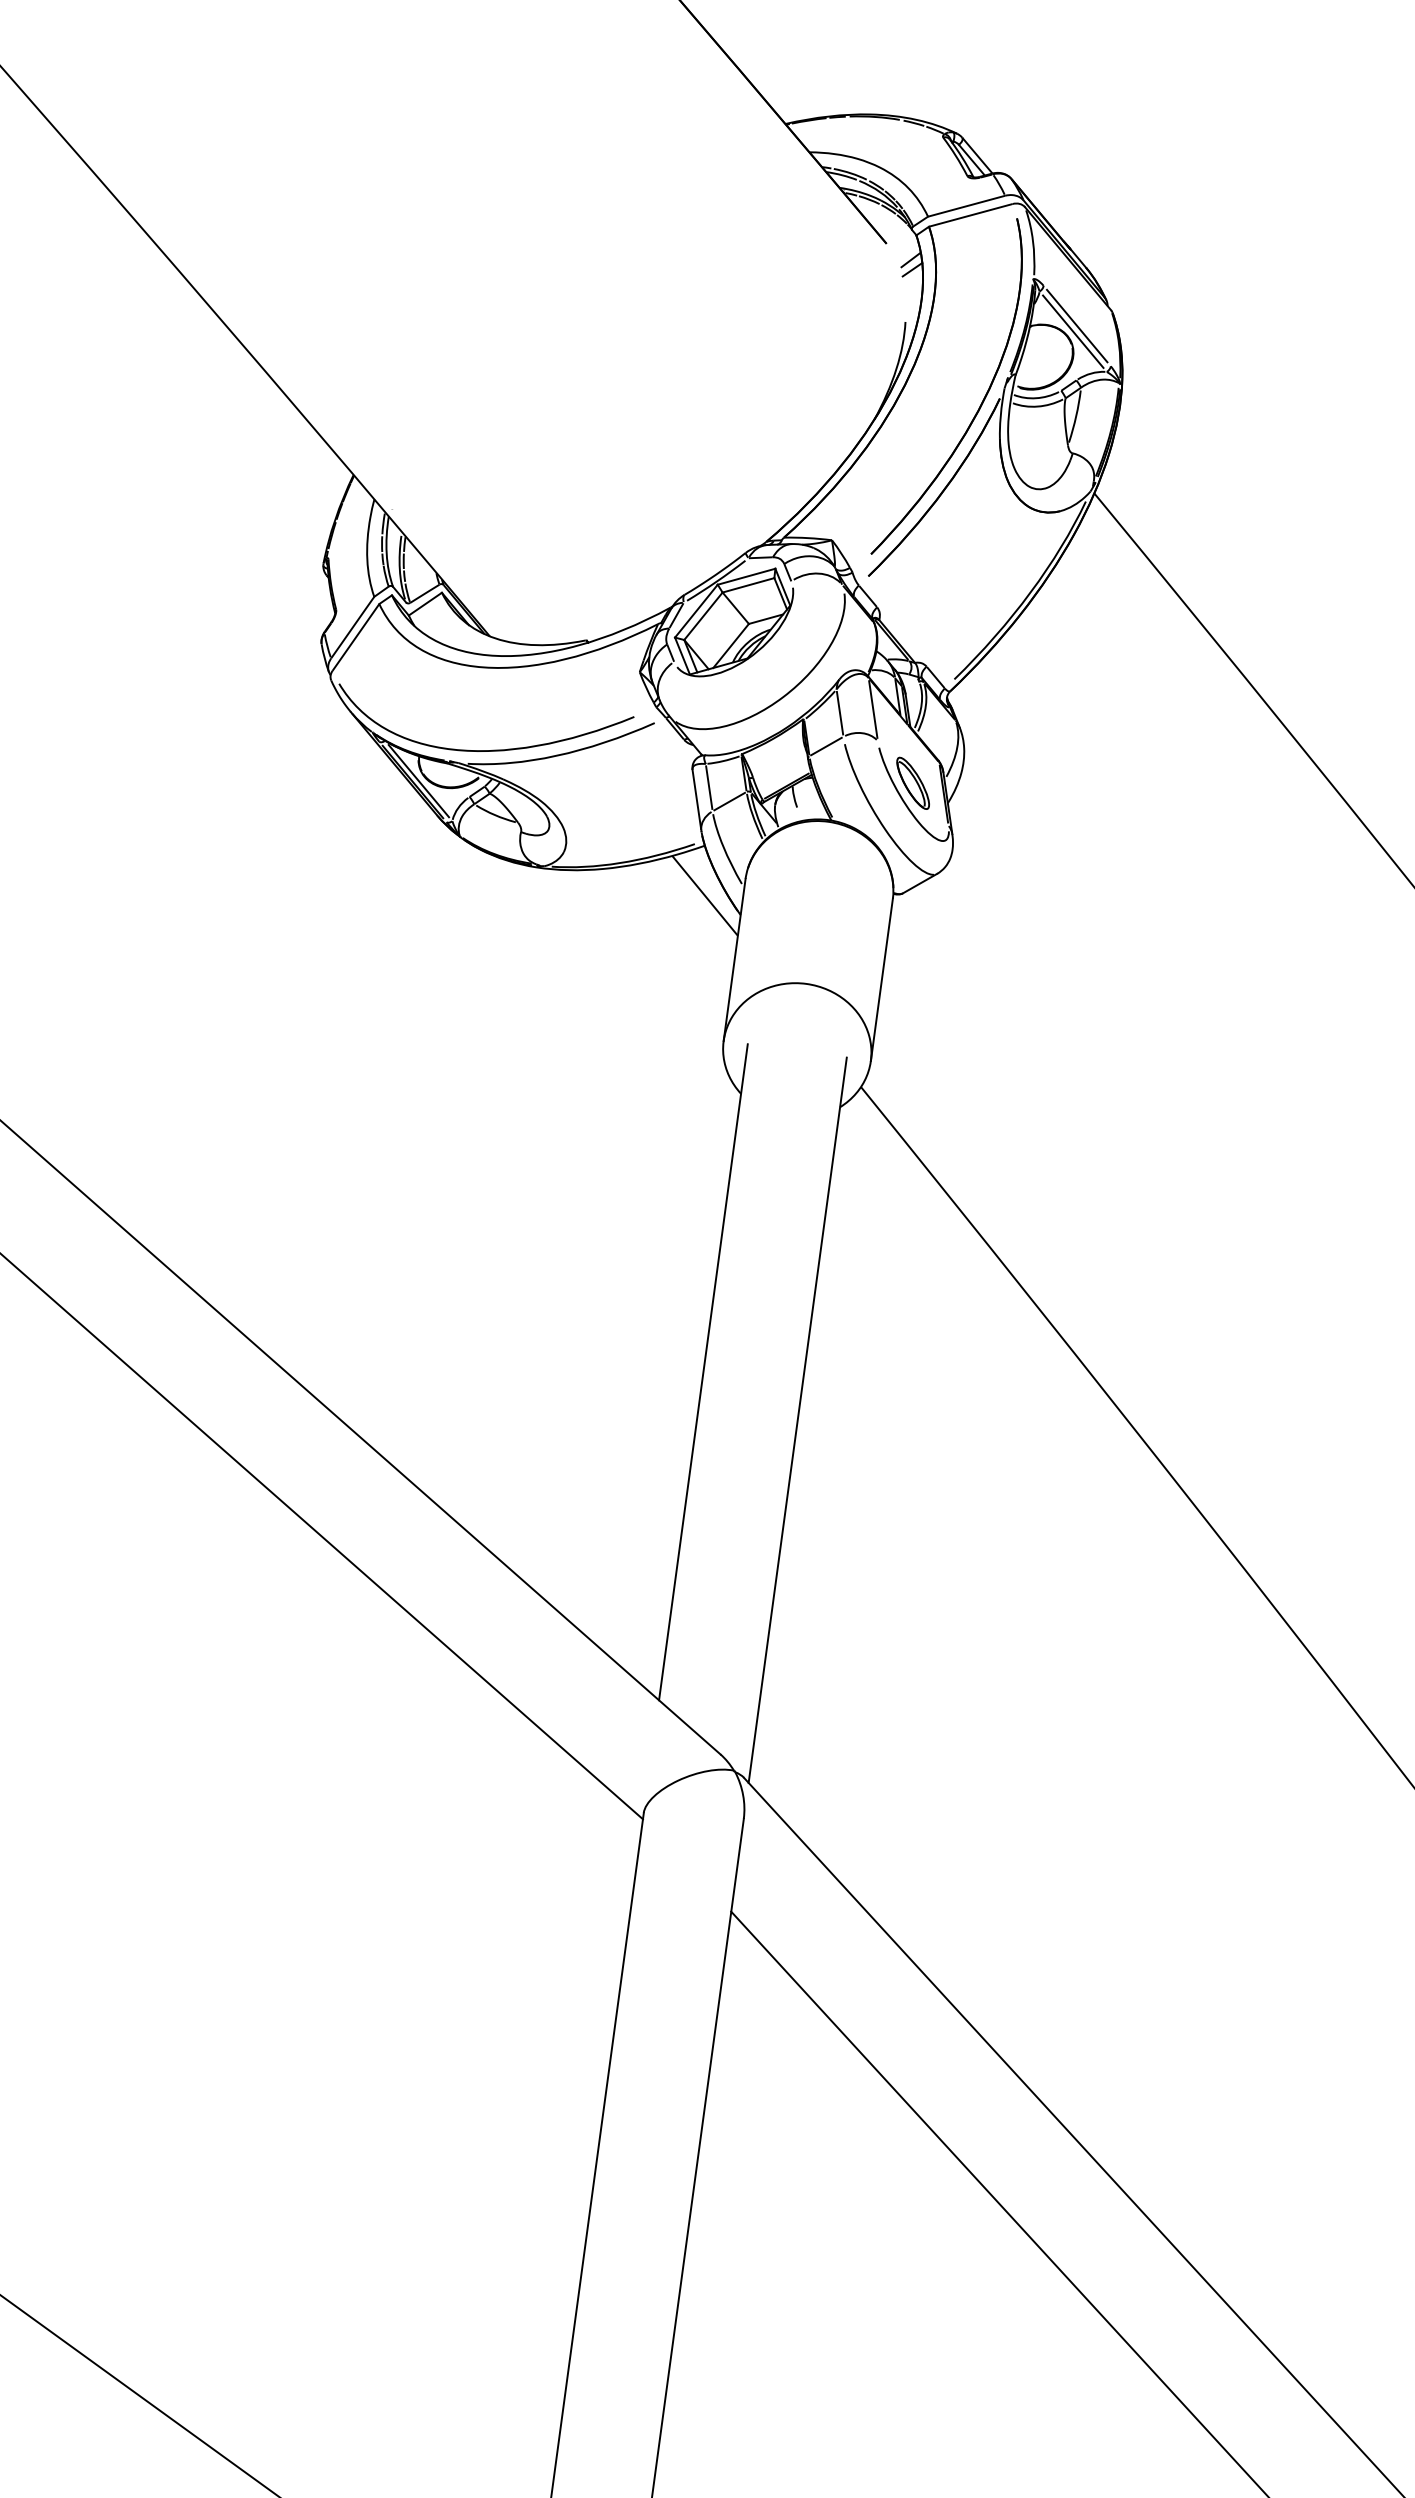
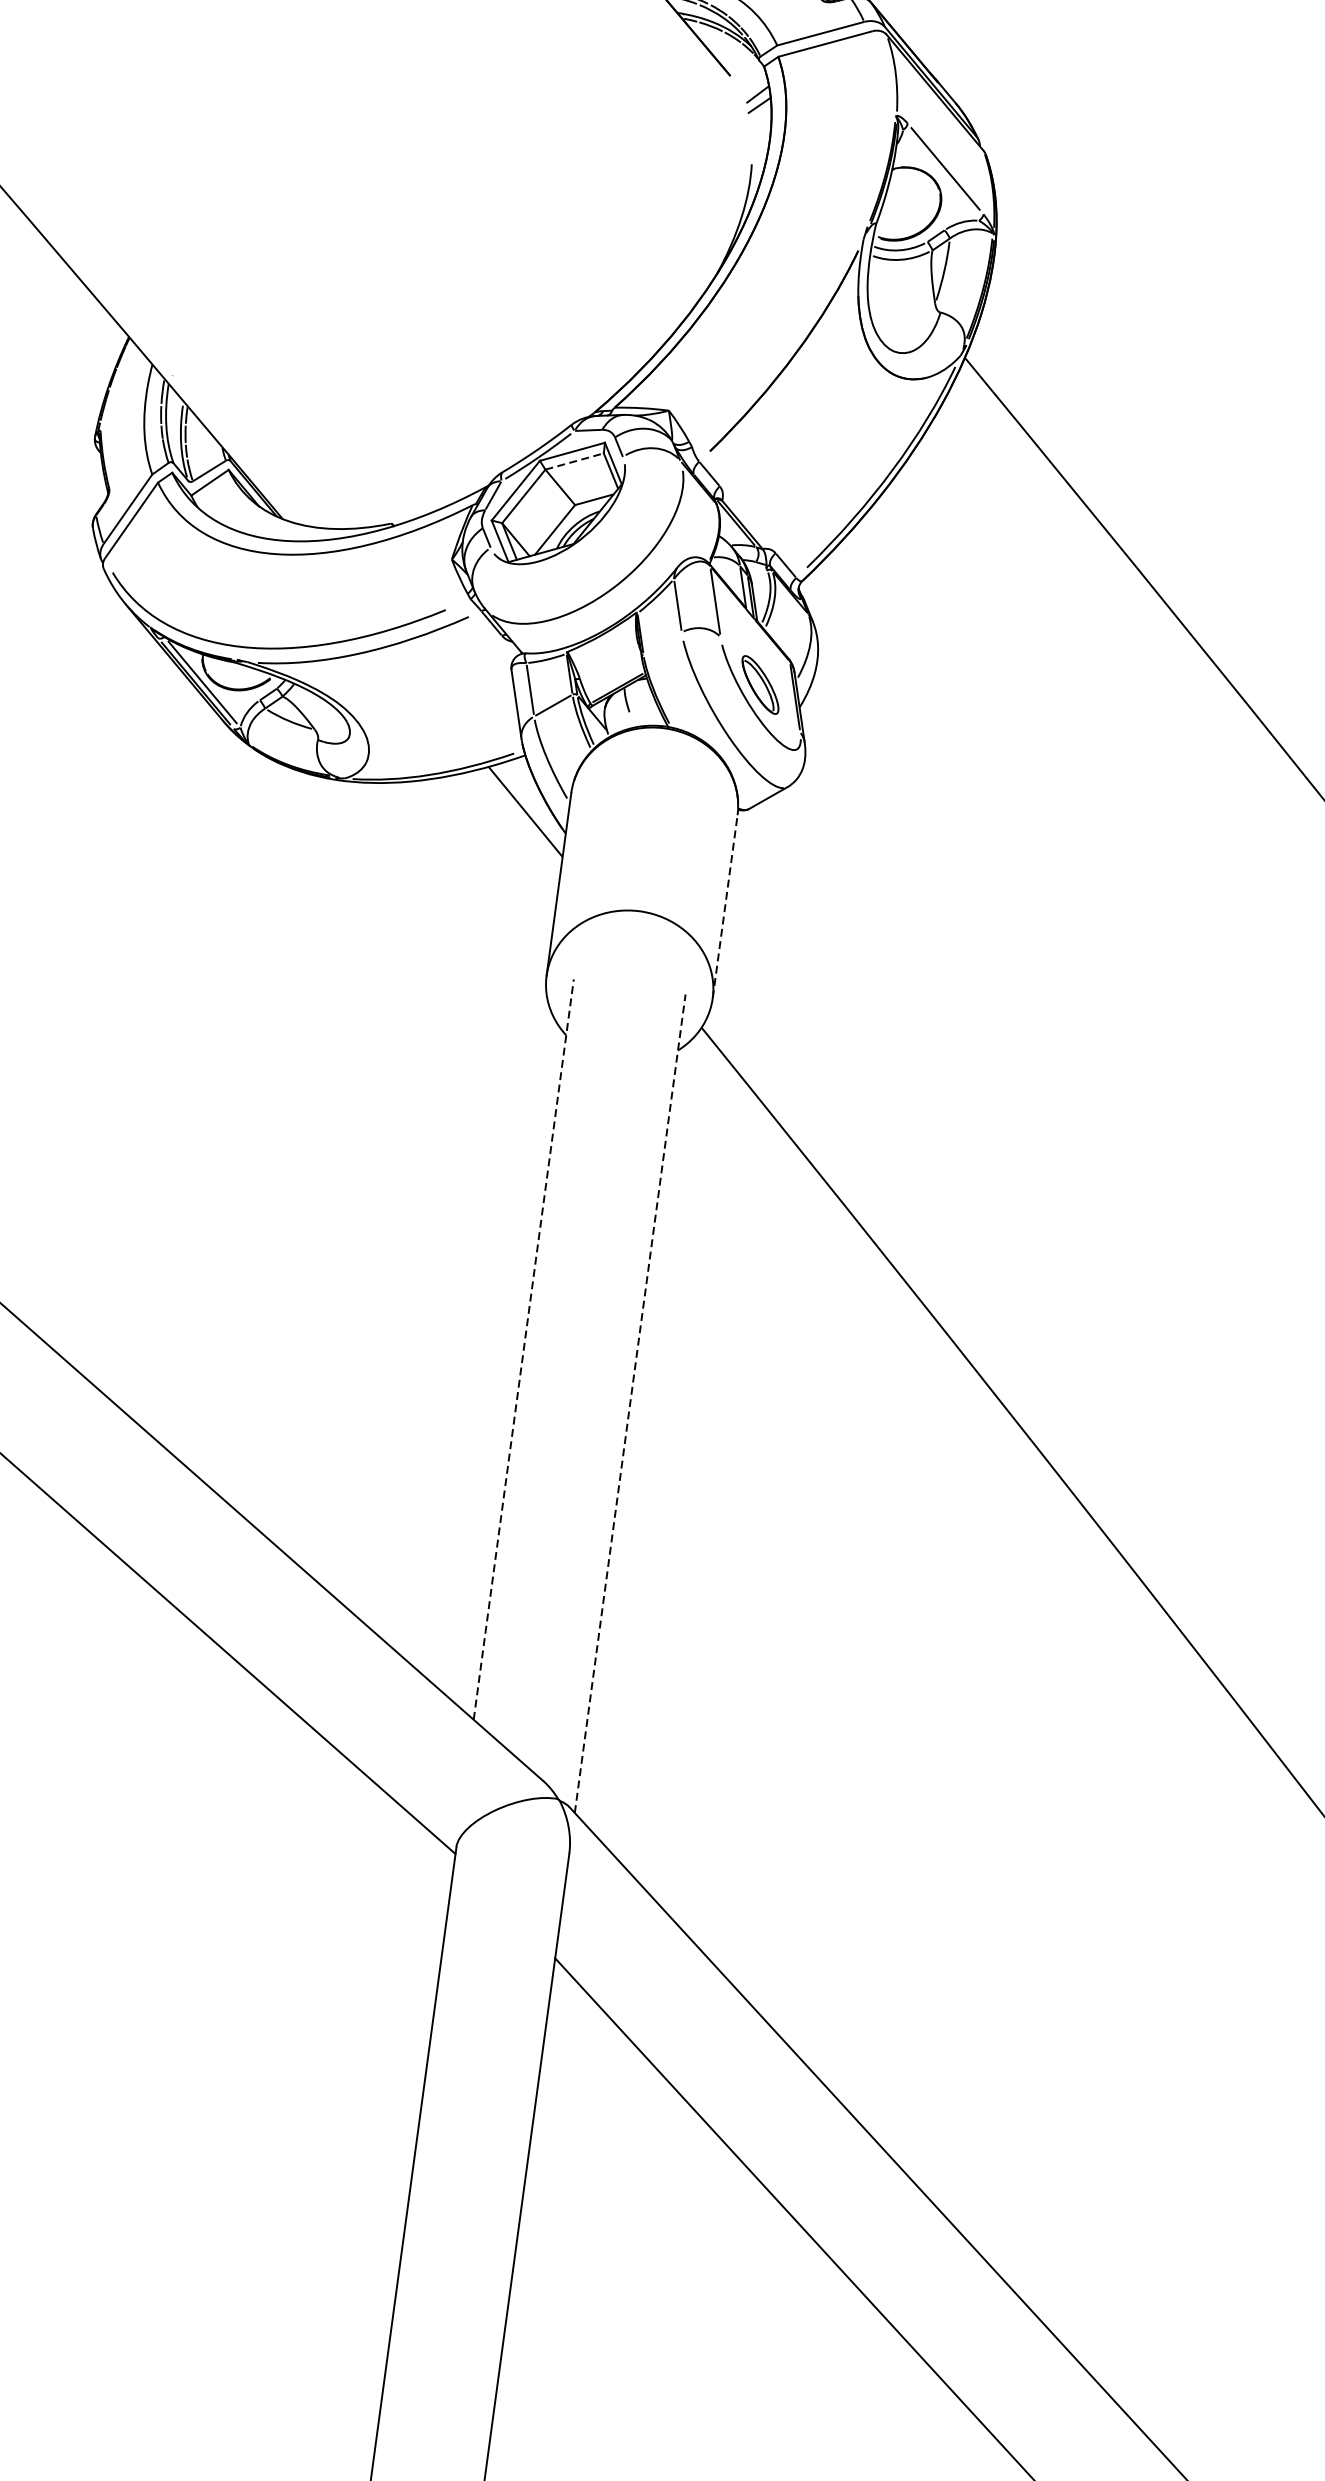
line: (1073, 331) -> (941, 175), removed
part: (980, 404) -> (836, 257), removed
line: (748, 585) -> (574, 461), solid -> dashed
line: (826, 746) -> (662, 643), removed
line: (881, 979) -> (724, 906), solid -> dashed
line: (703, 1371) -> (523, 1348), solid -> dashed
line: (797, 1420) -> (629, 1403), solid -> dashed

